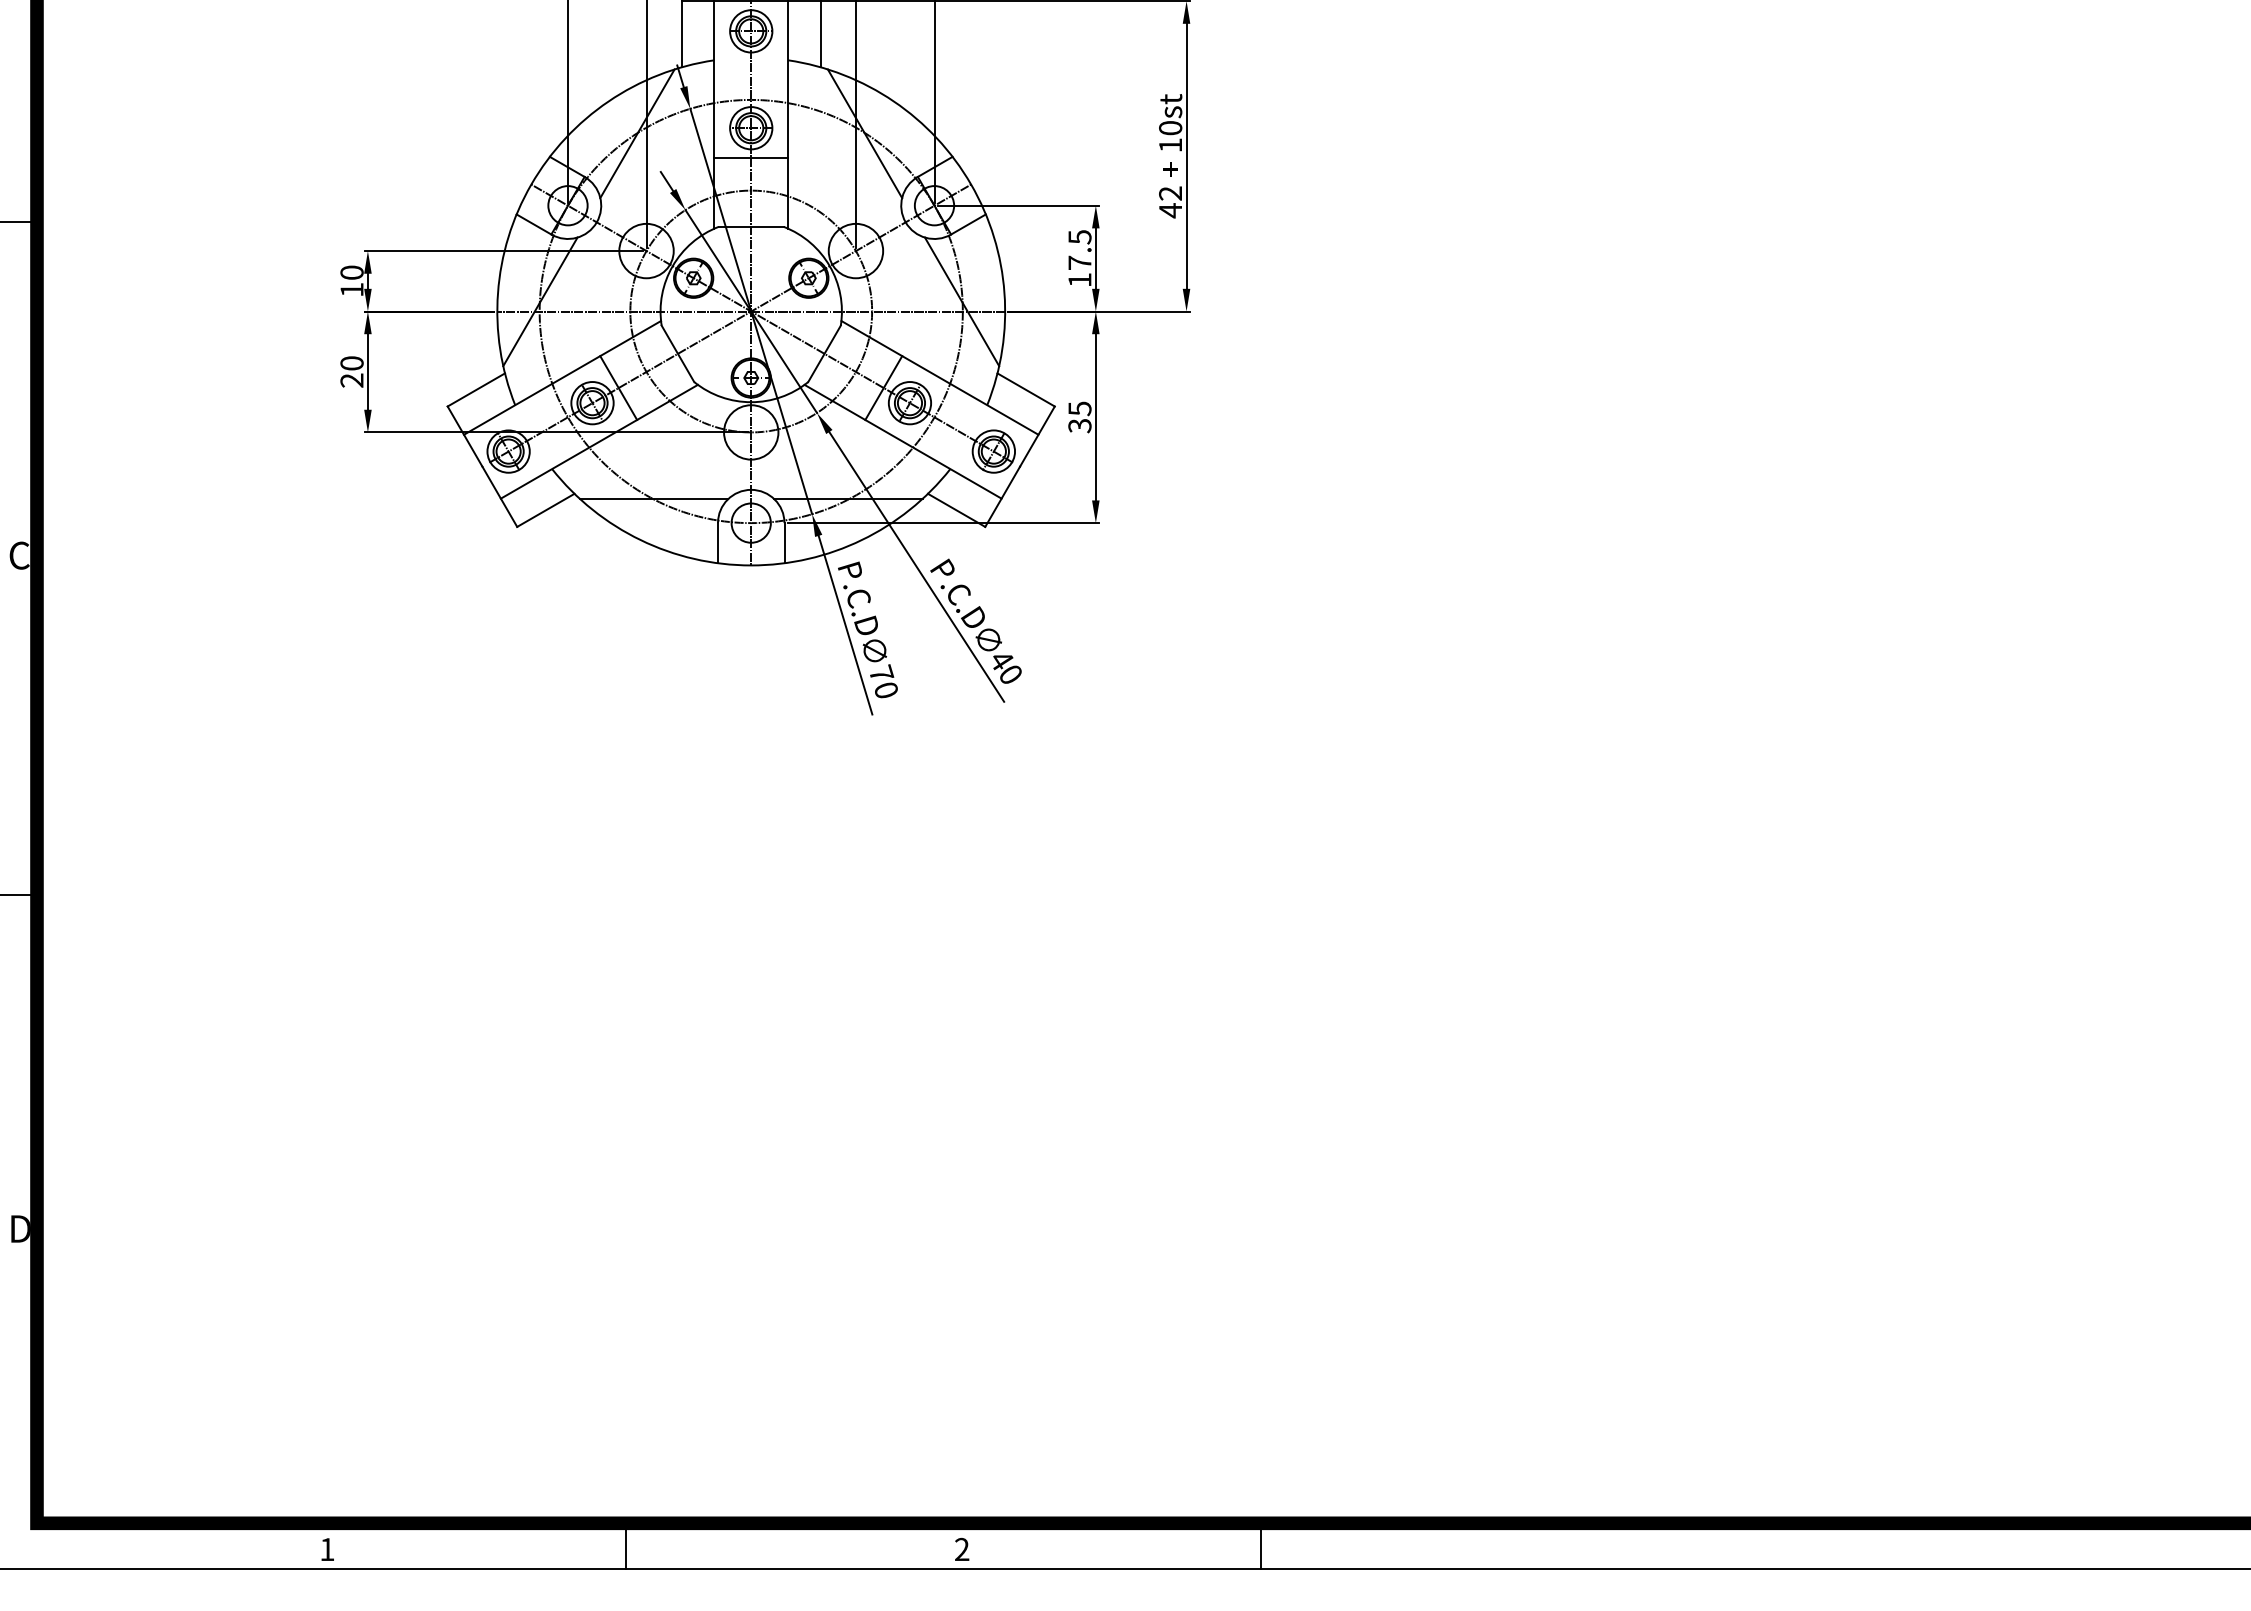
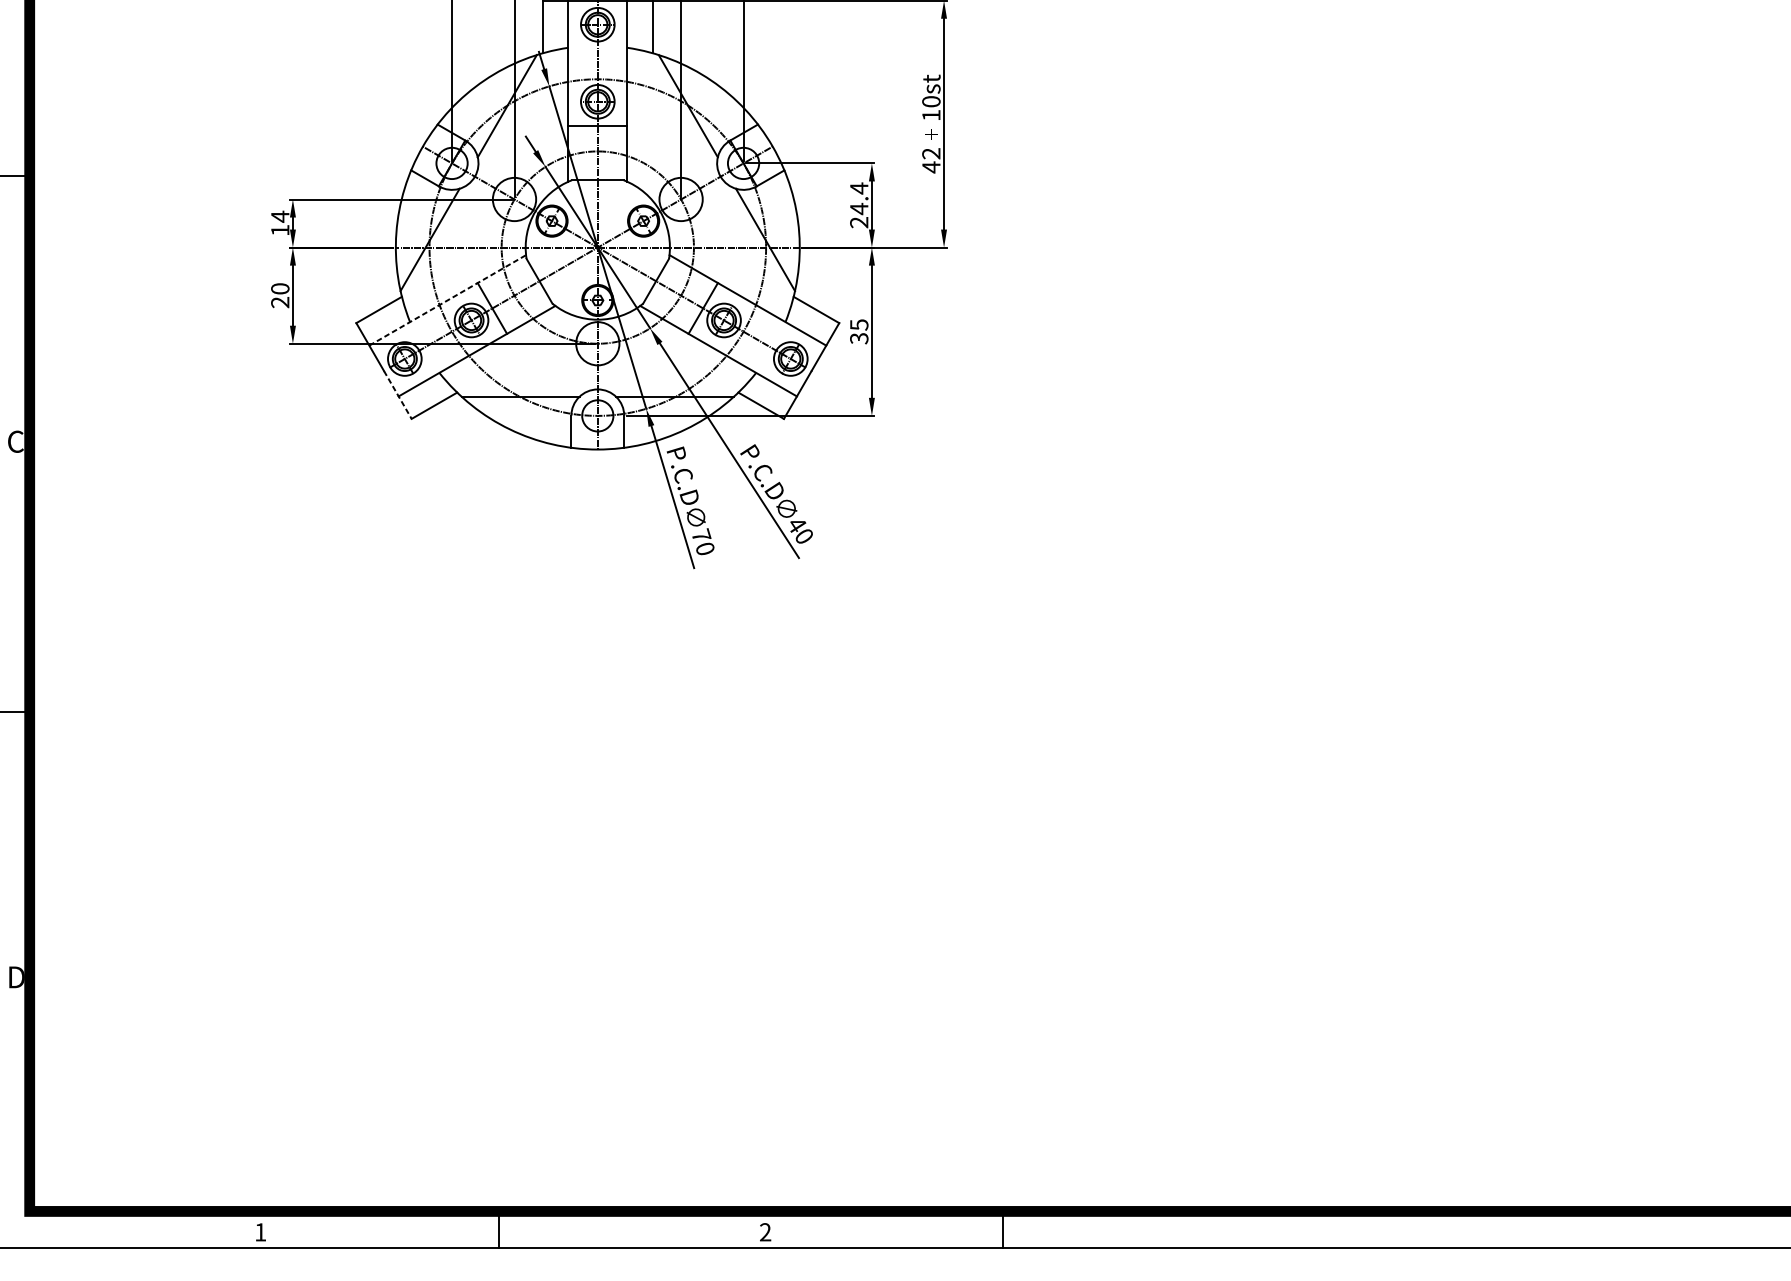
text: (1079, 258) -> (858, 205), 17.5 -> 24.4
text: (351, 272) -> (279, 216), 10 -> 14
line: (562, 377) -> (447, 300), solid -> dashed
line: (499, 496) -> (397, 394), solid -> dashed

